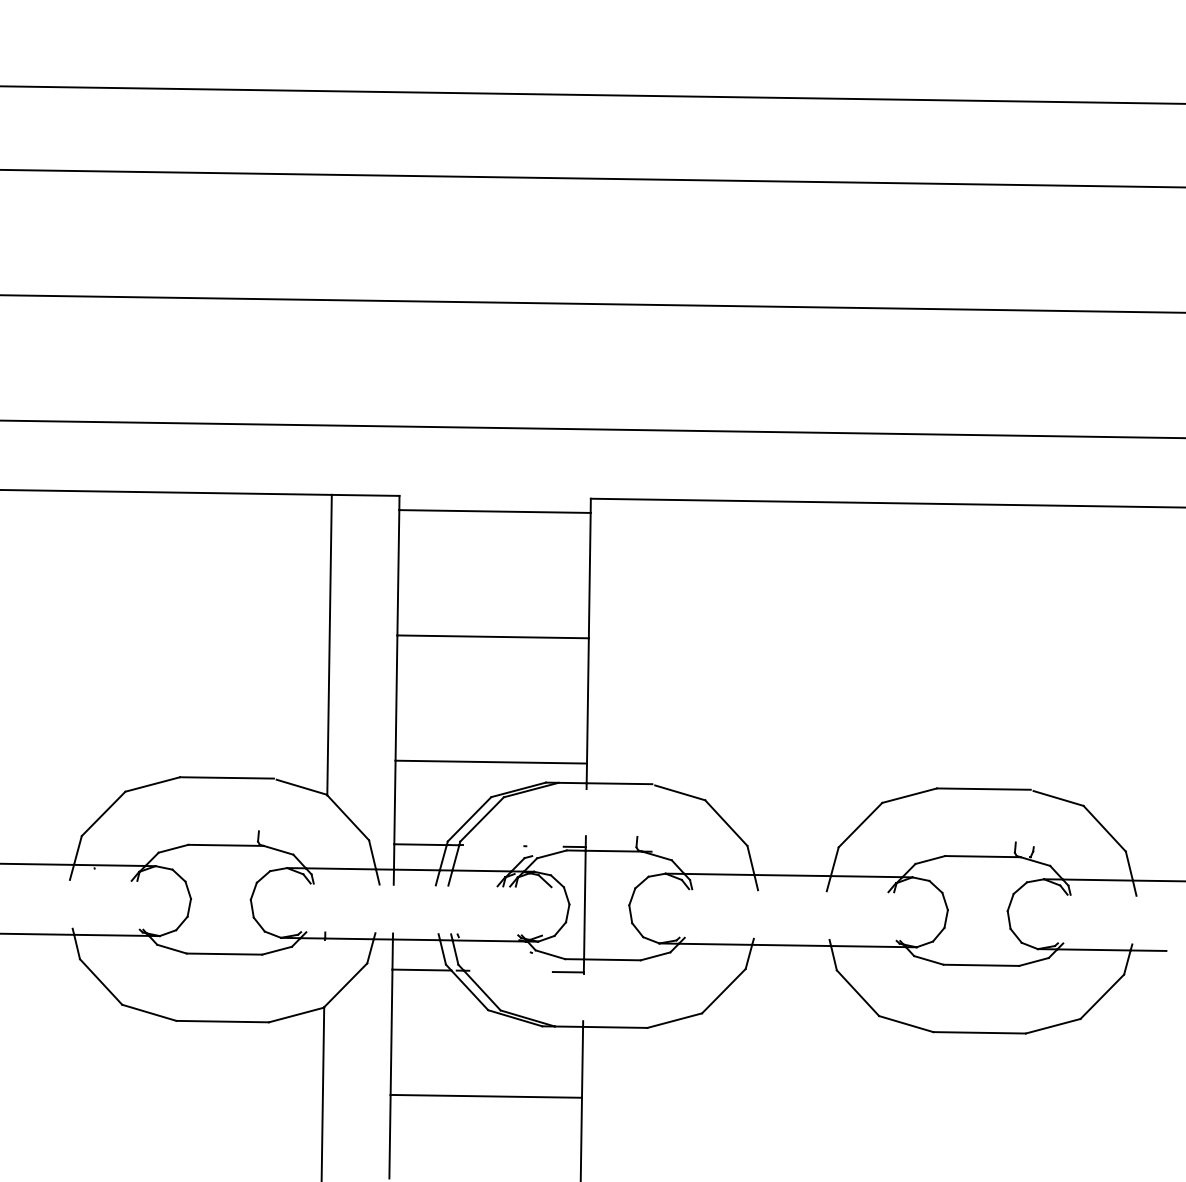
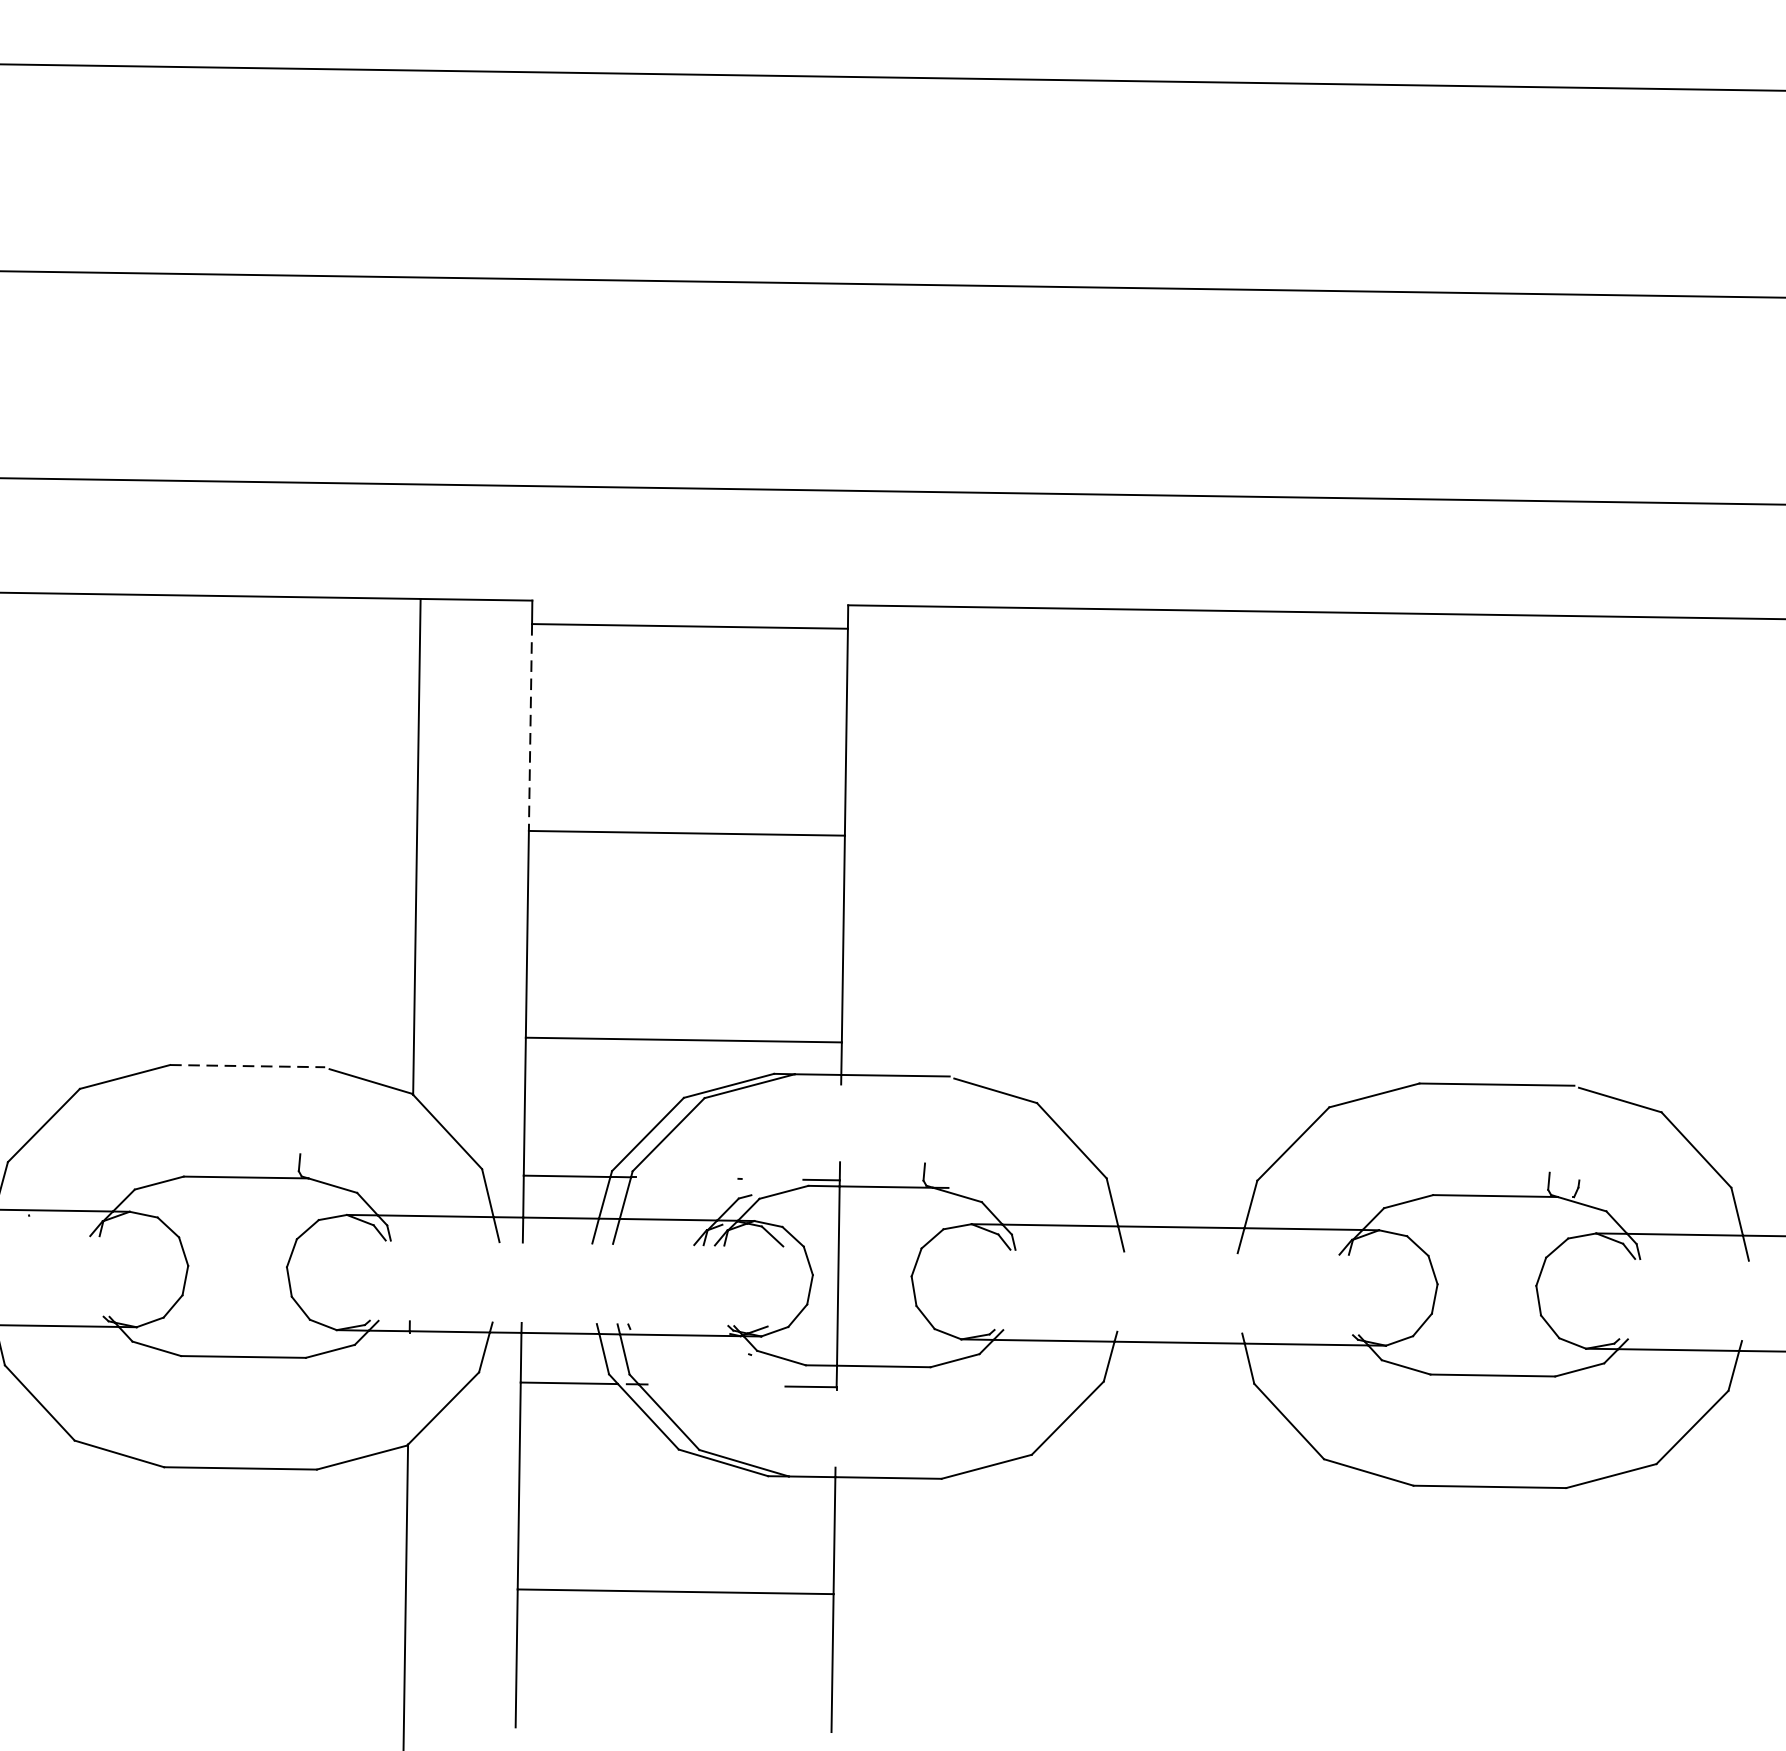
line: (398, 572) -> (530, 727), solid -> dashed
line: (227, 777) -> (248, 1065), solid -> dashed

